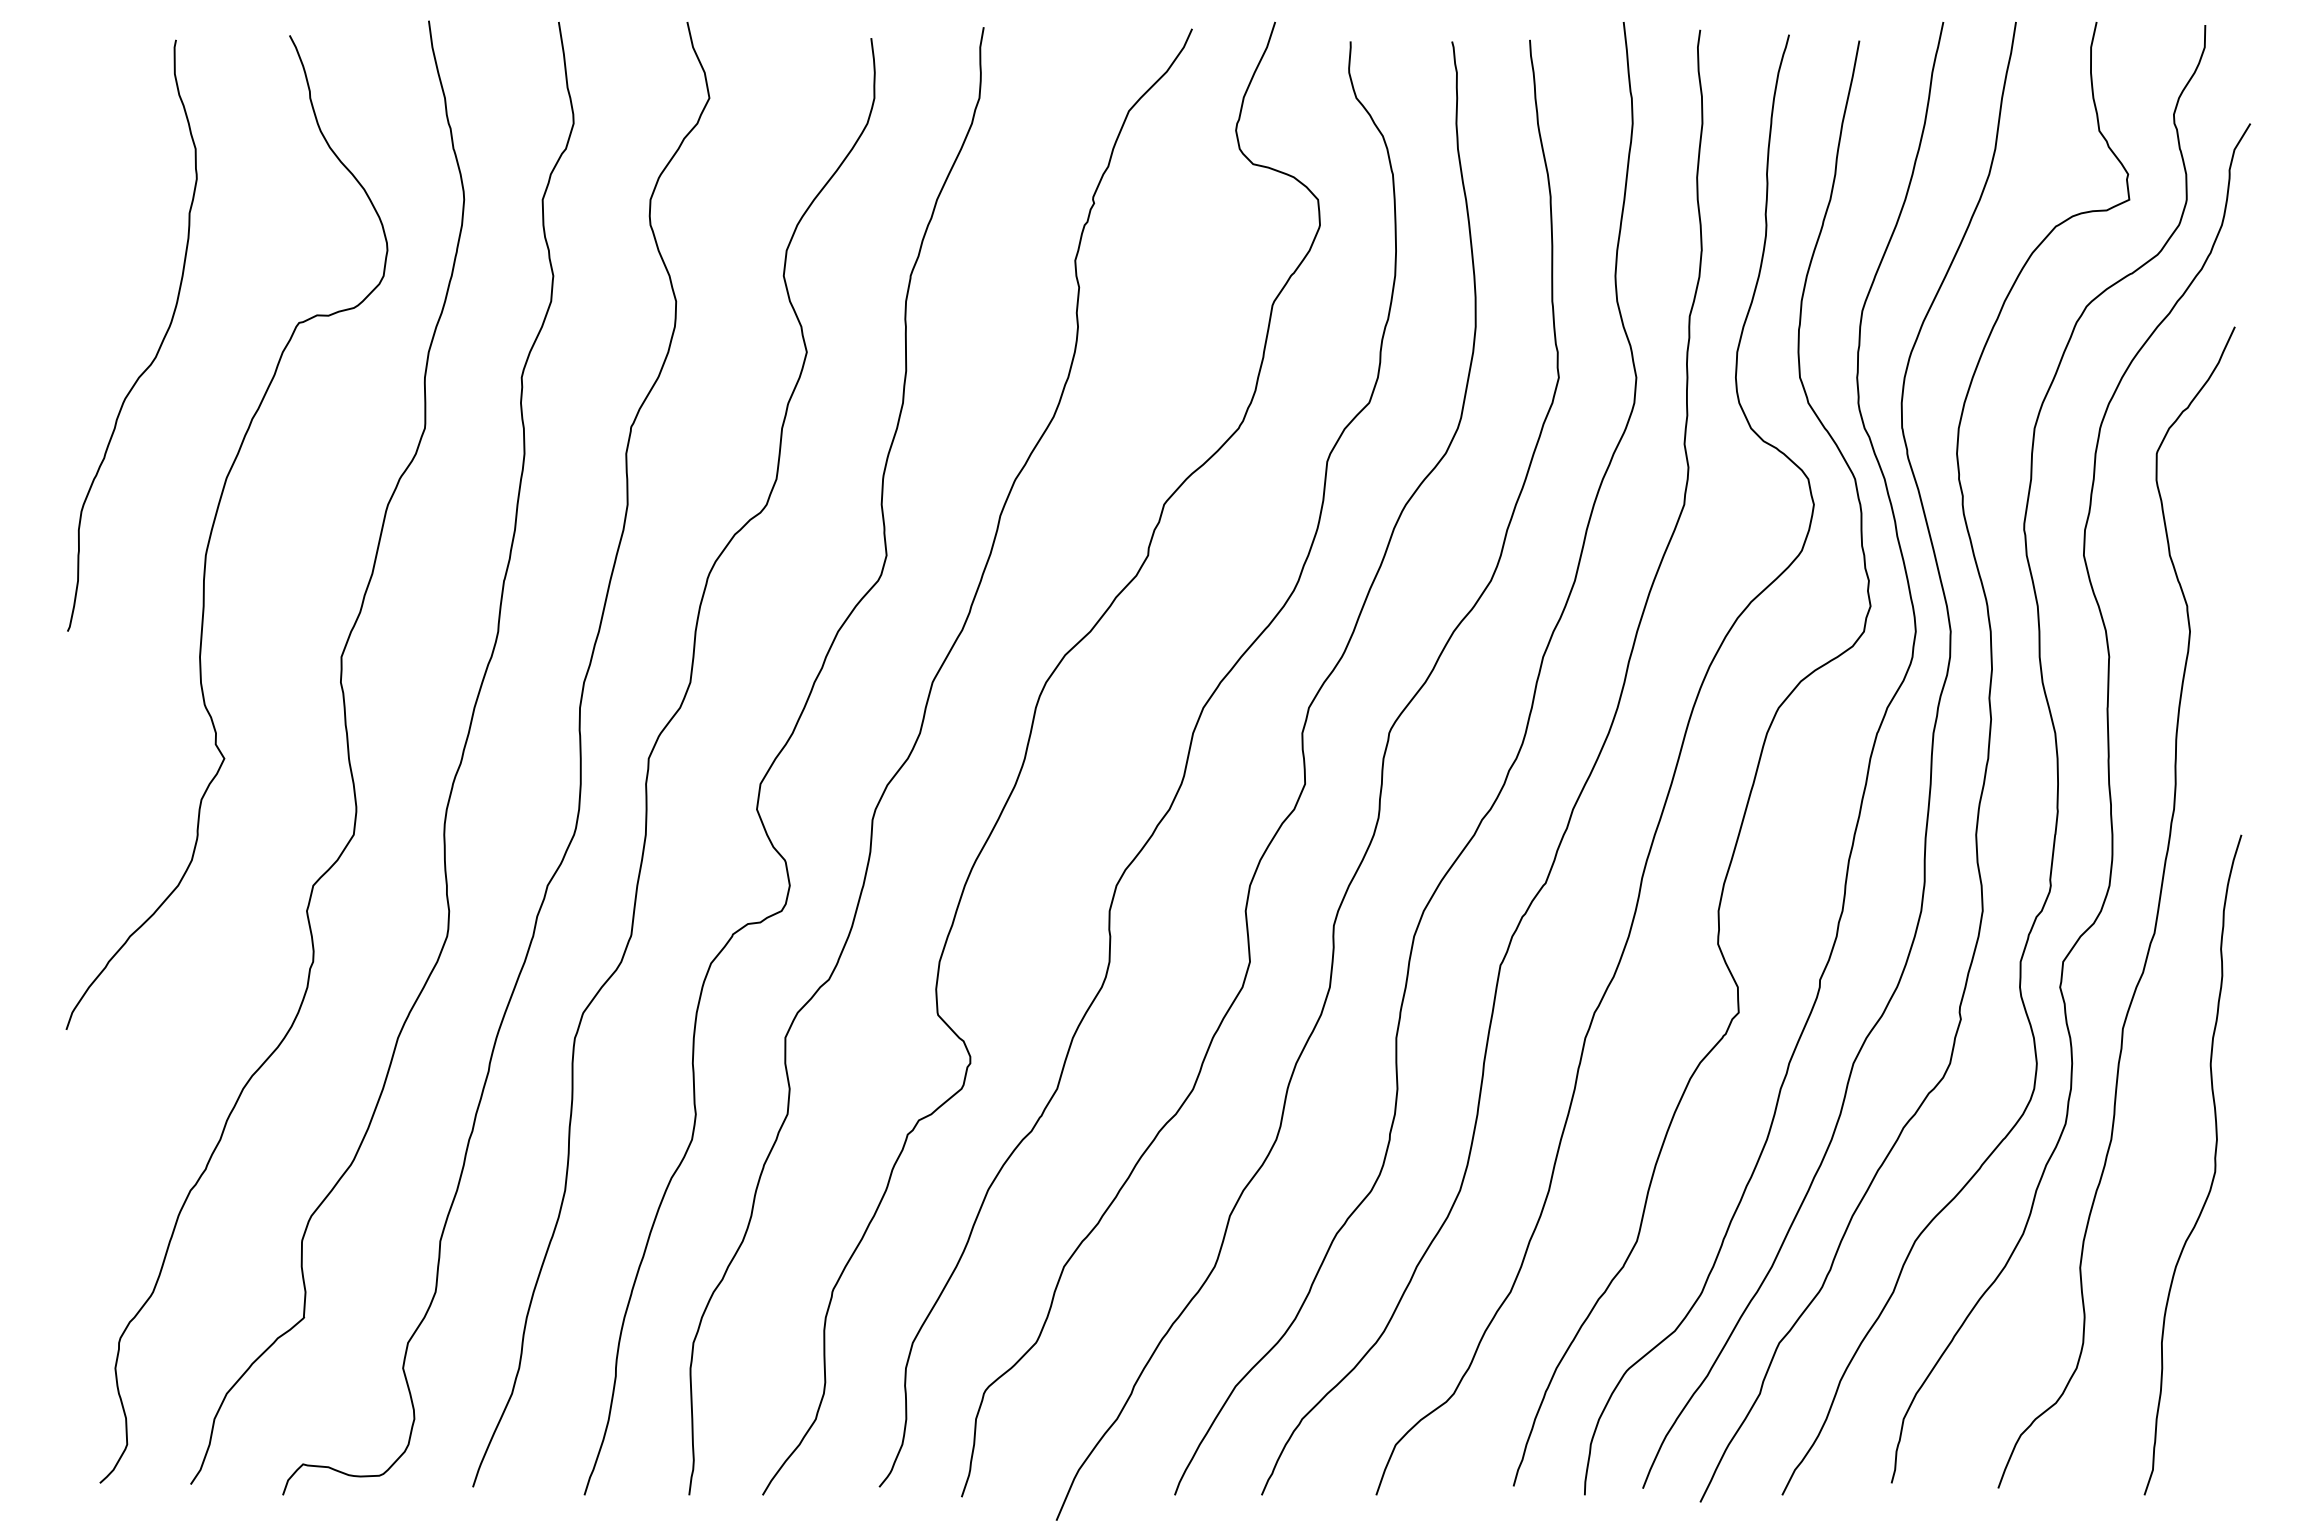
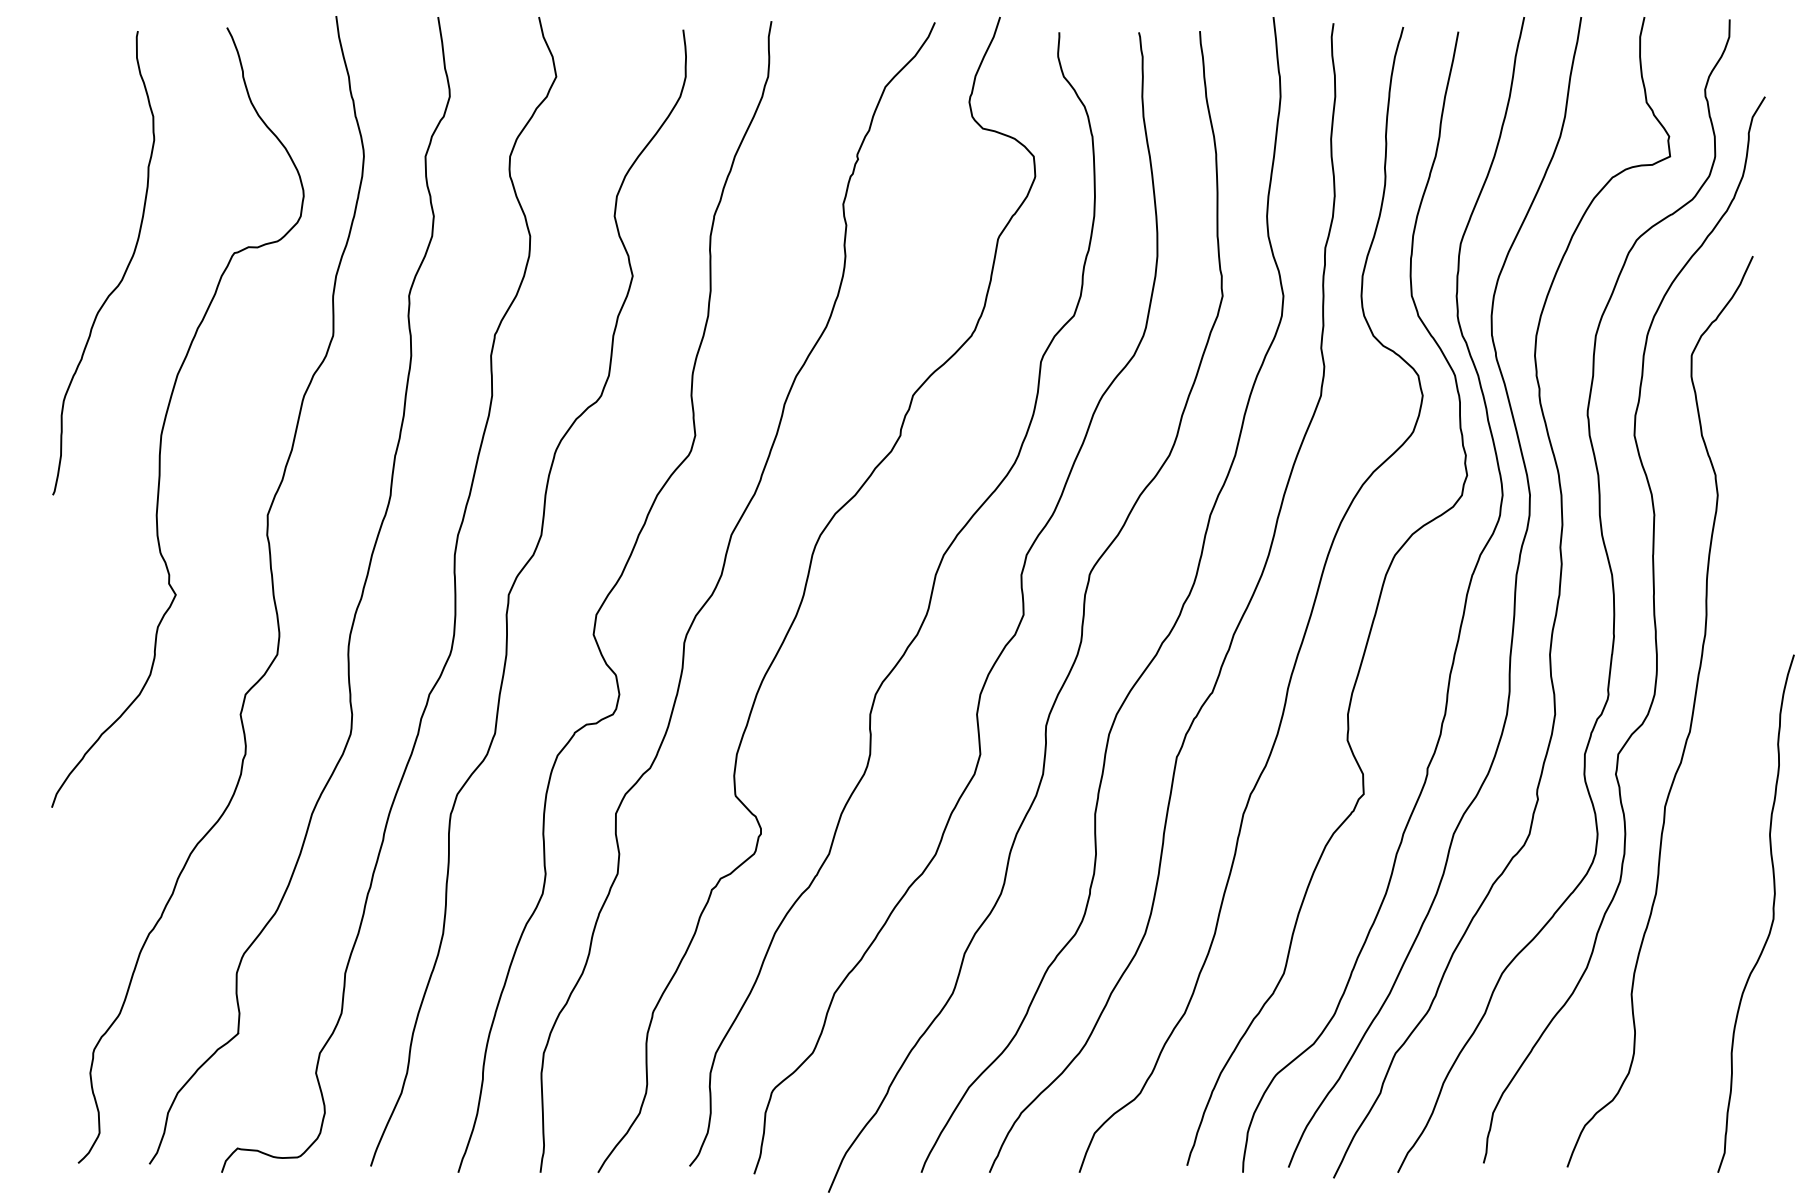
curve: (2213, 1164) -> (1772, 913), moved

